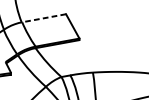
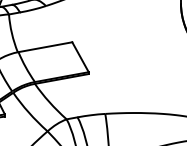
line: (43, 18) -> (44, 47), dashed -> solid

